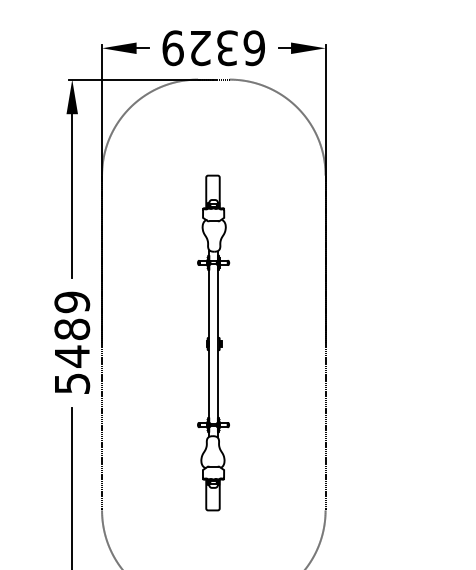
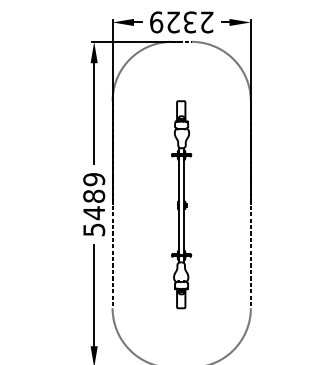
text: (253, 48) -> (206, 22), 6329 -> 2329

